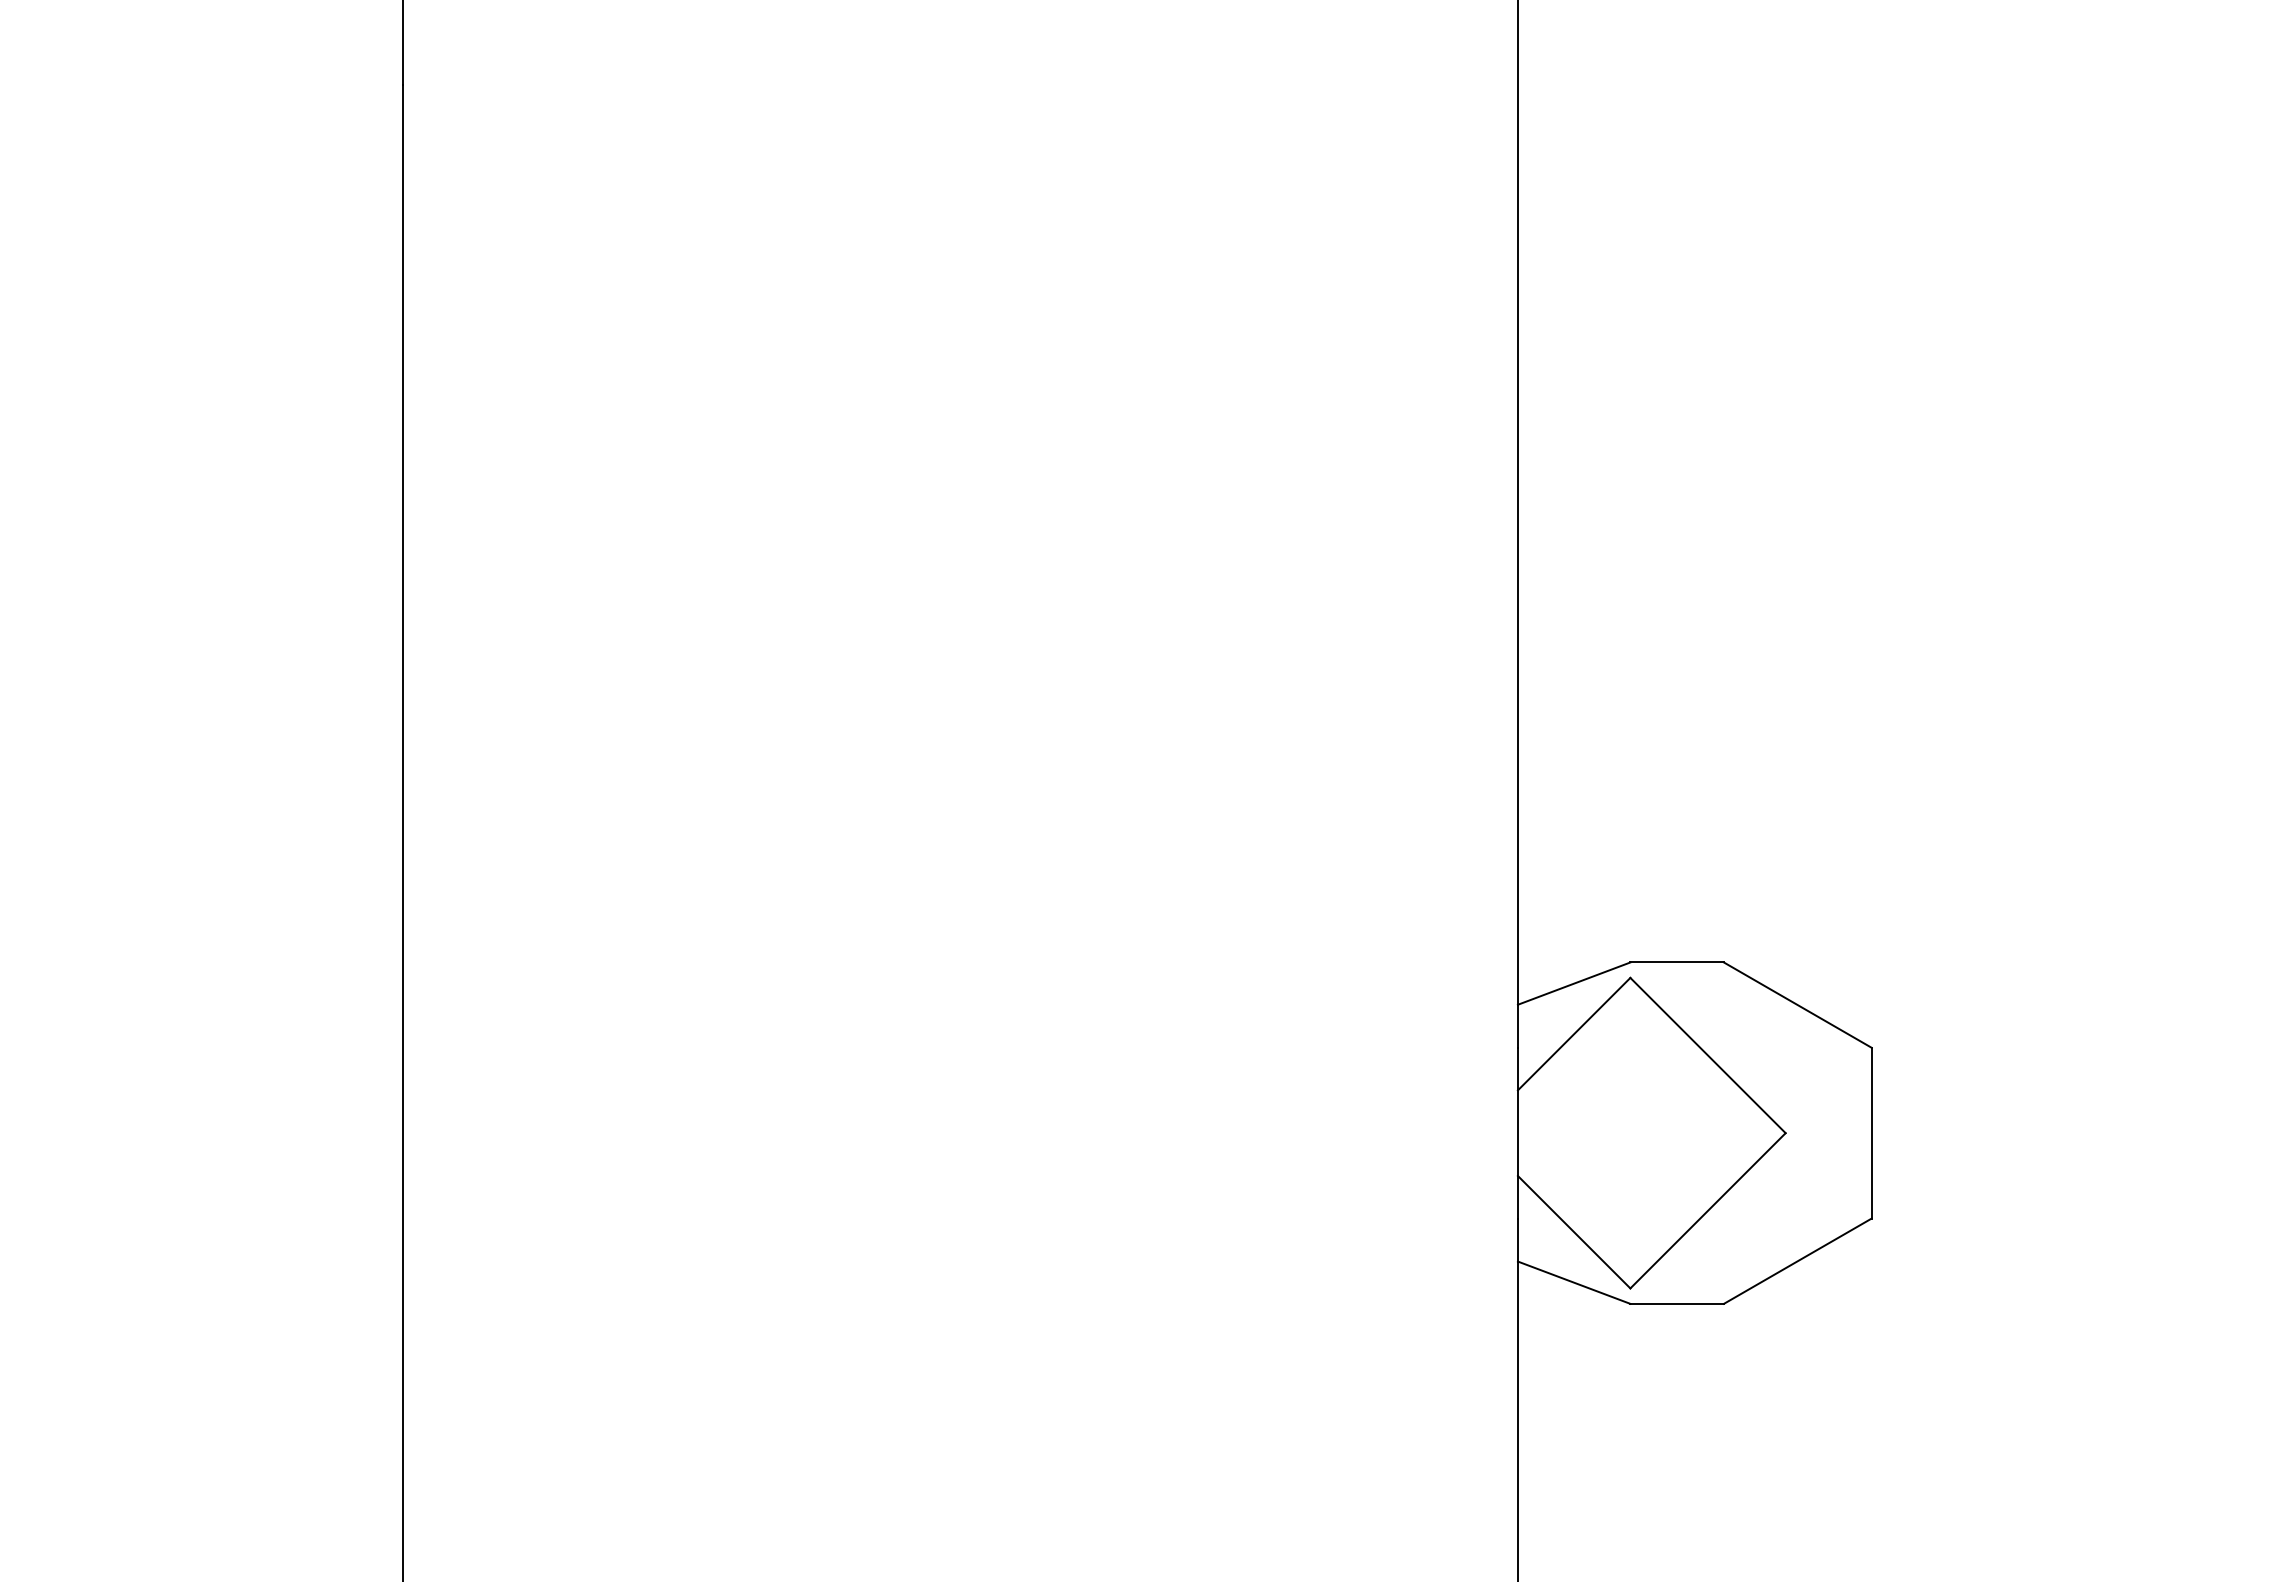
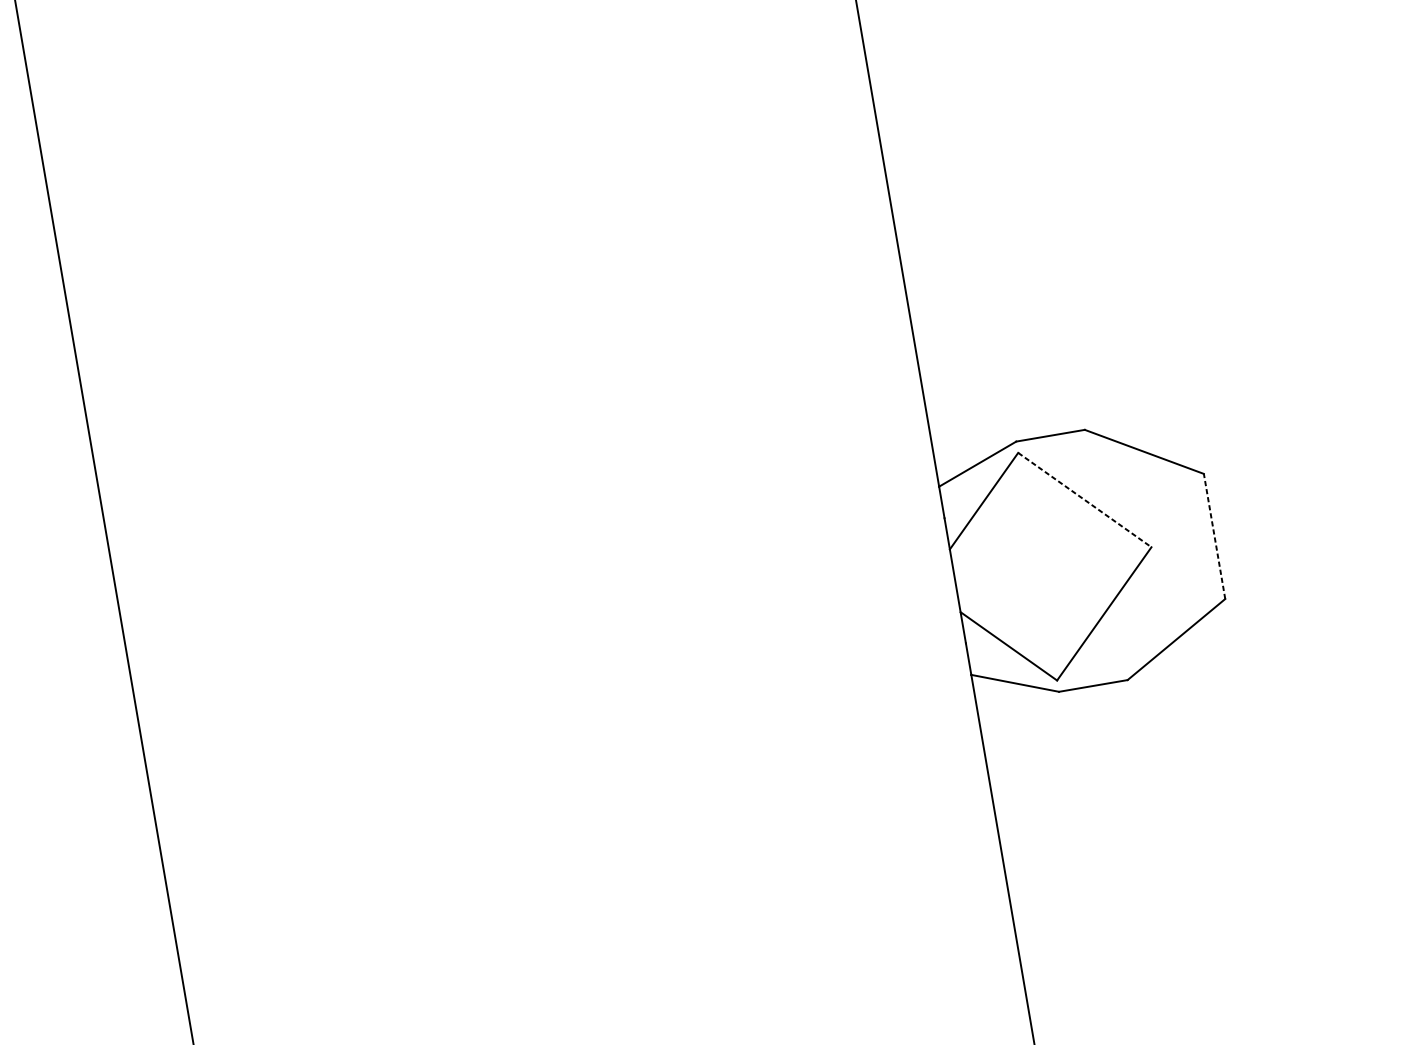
line: (1708, 1055) -> (1085, 499), solid -> dashed
line: (1871, 1132) -> (1214, 536), solid -> dashed

